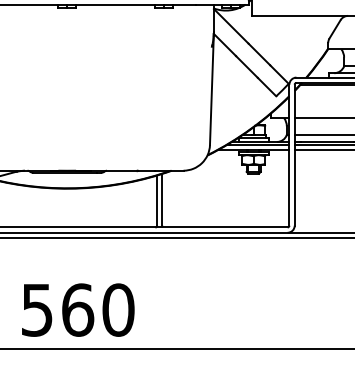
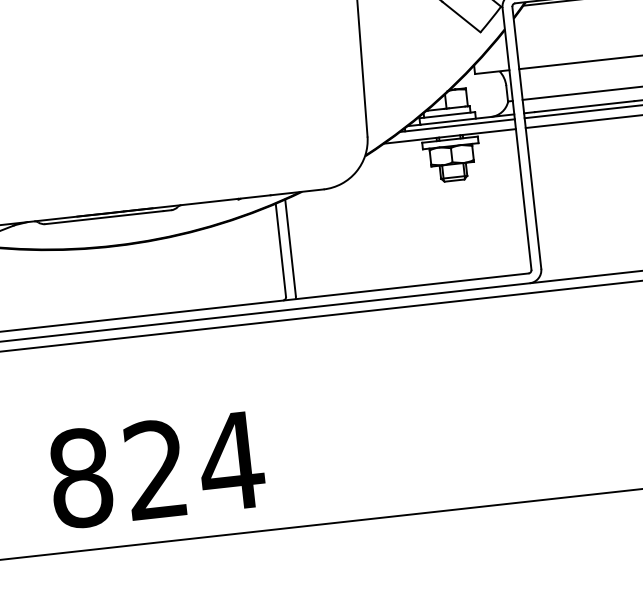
text: (78, 309) -> (157, 468), 560 -> 824

